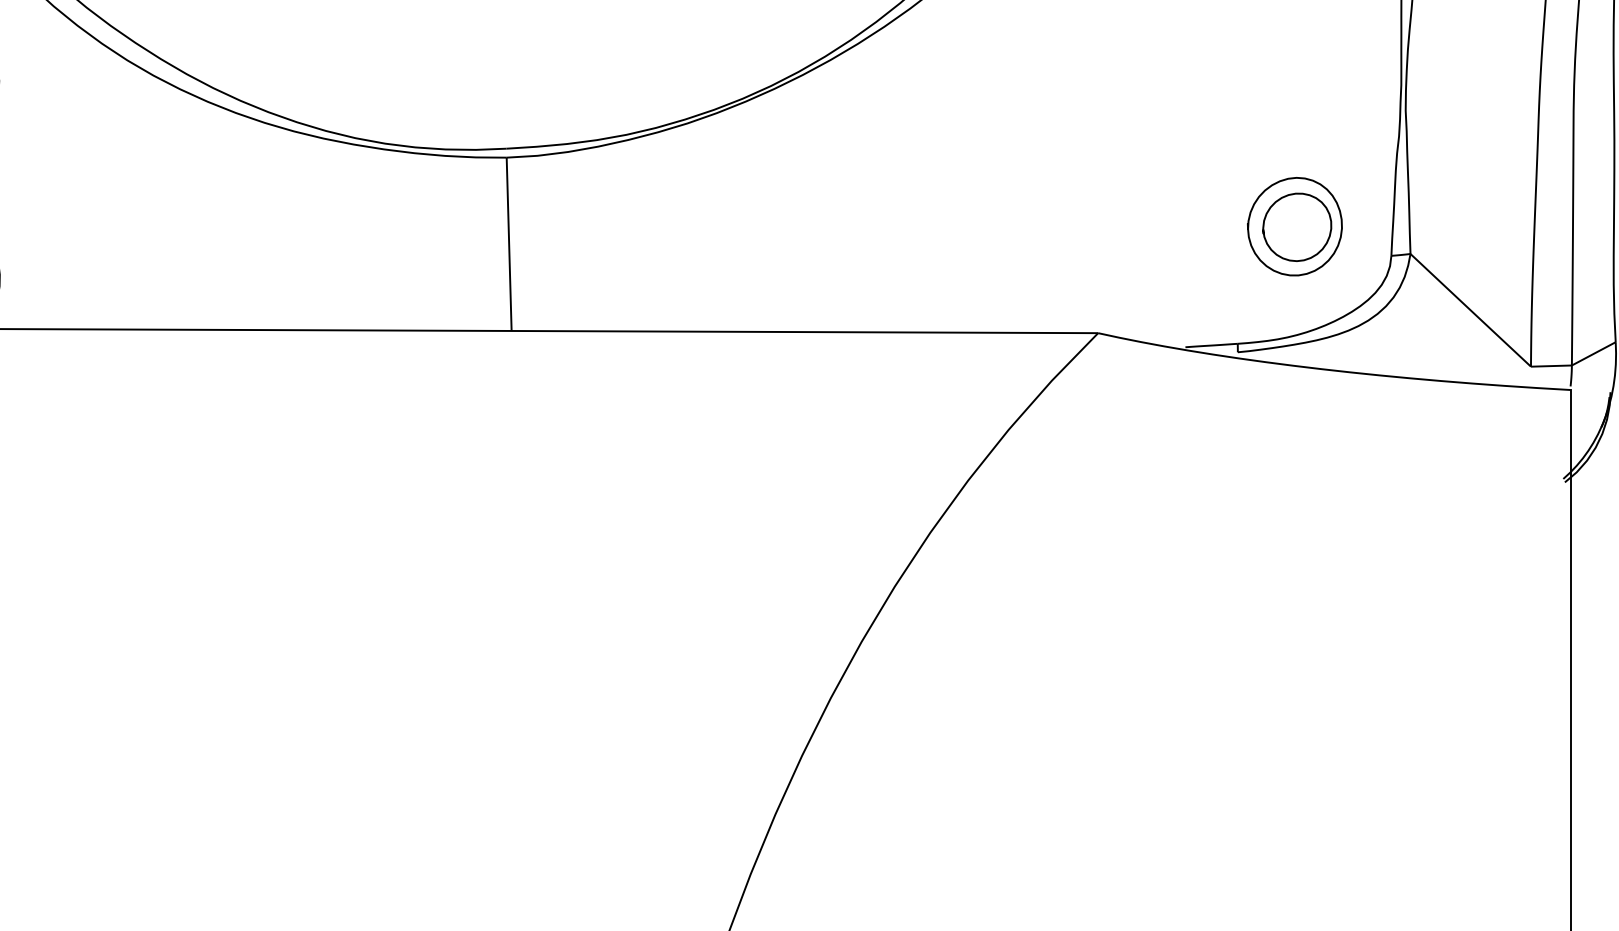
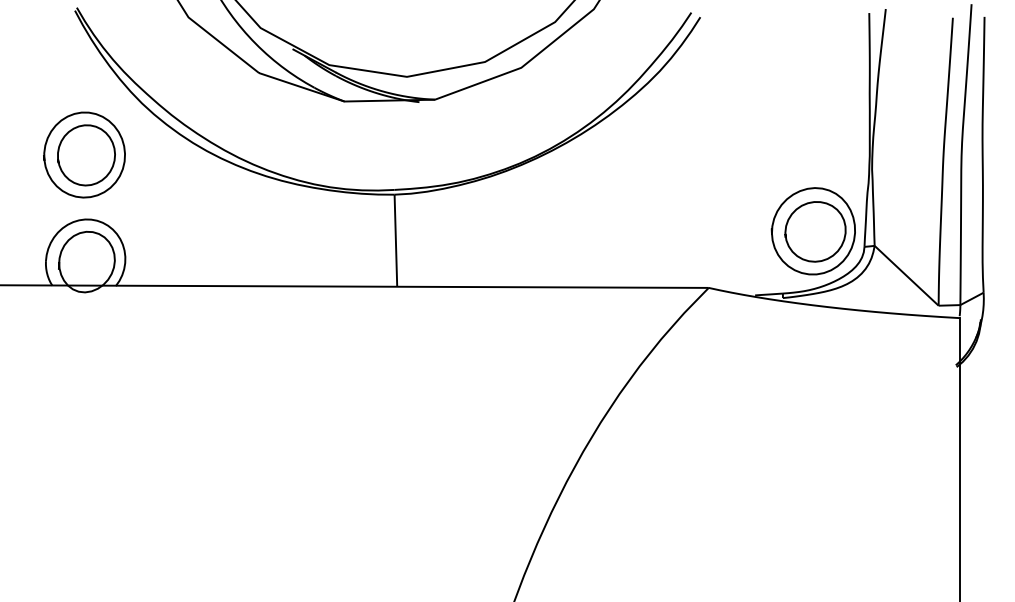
part: (1293, 226) -> (812, 231), size x1.67

